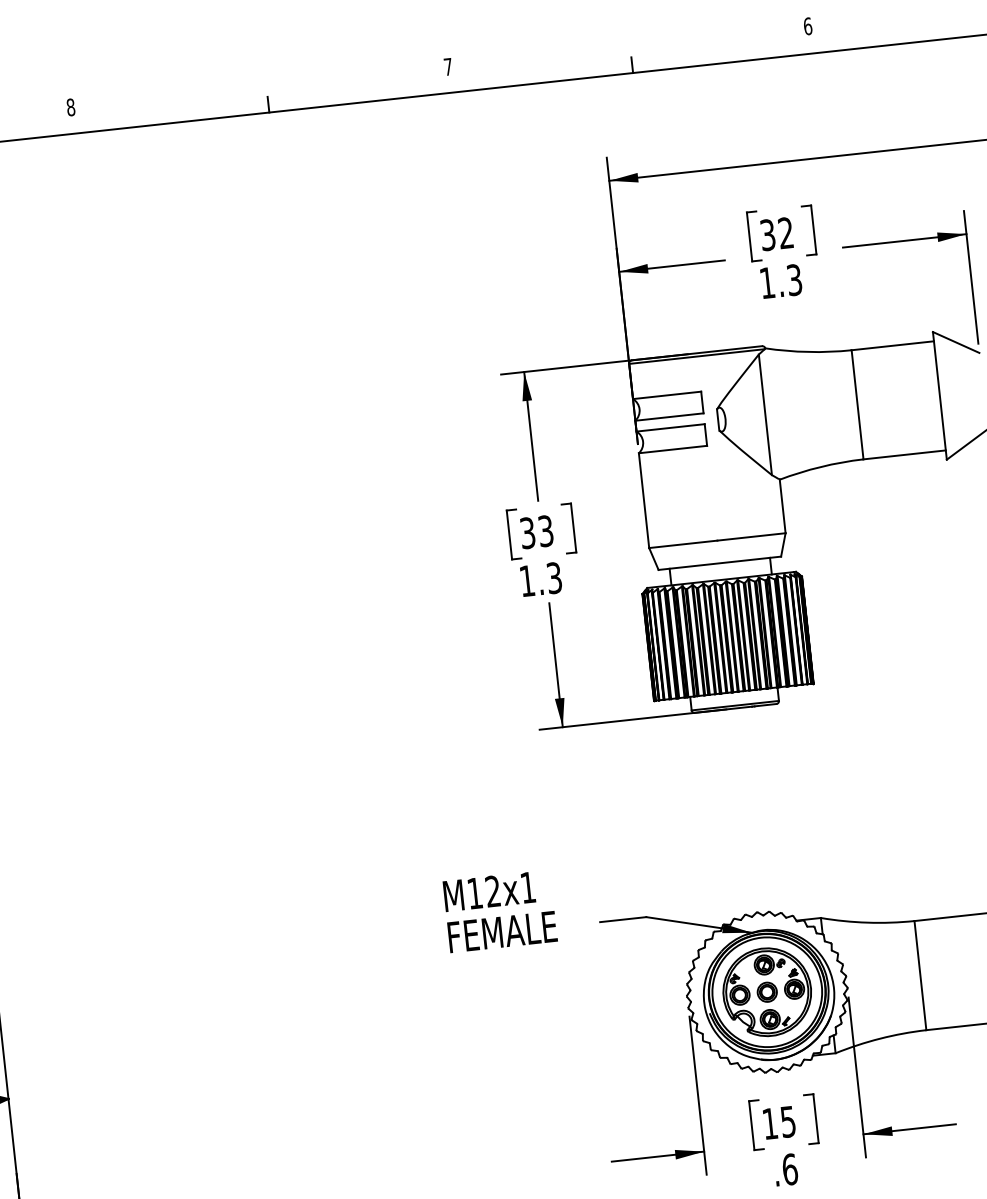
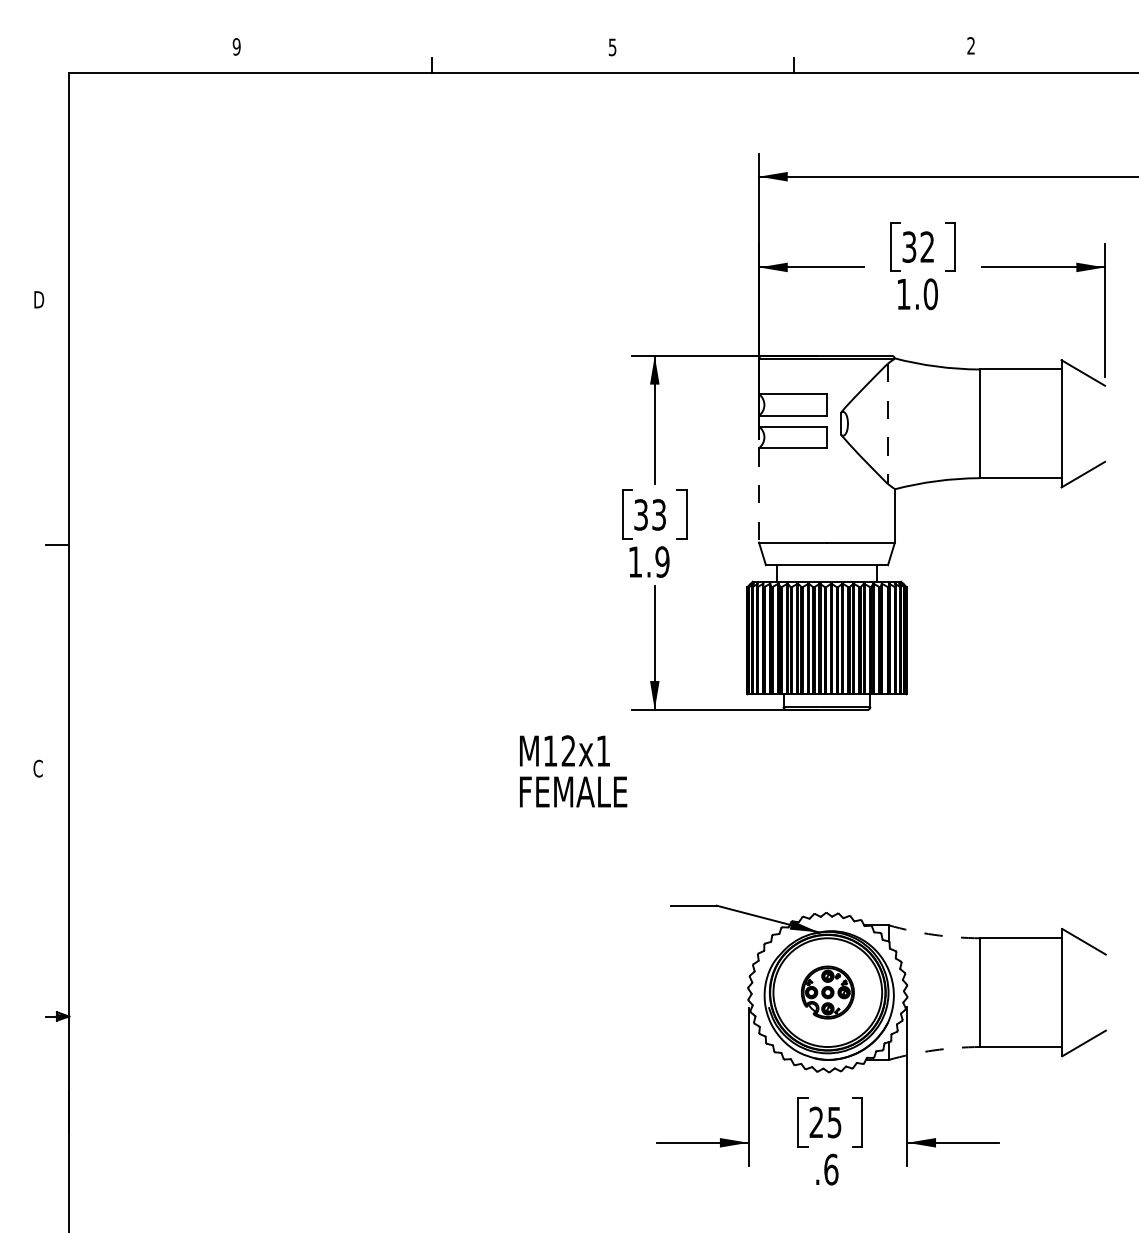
text: (808, 25) -> (971, 45), 6 -> 2
text: (448, 67) -> (612, 47), 7 -> 5
text: (70, 107) -> (236, 46), 8 -> 9
text: (794, 280) -> (930, 294), 1.3 -> 1.0
line: (765, 415) -> (887, 424), solid -> dashed
line: (644, 500) -> (759, 495), solid -> dashed
text: (554, 577) -> (662, 561), 1.3 -> 1.9
text: (500, 911) -> (573, 771), moved
arc: (868, 922) -> (934, 934), solid -> dashed
part: (766, 992) -> (827, 992), size x0.6
arc: (880, 1038) -> (934, 1050), solid -> dashed
text: (768, 1122) -> (815, 1121), 15 -> 25

